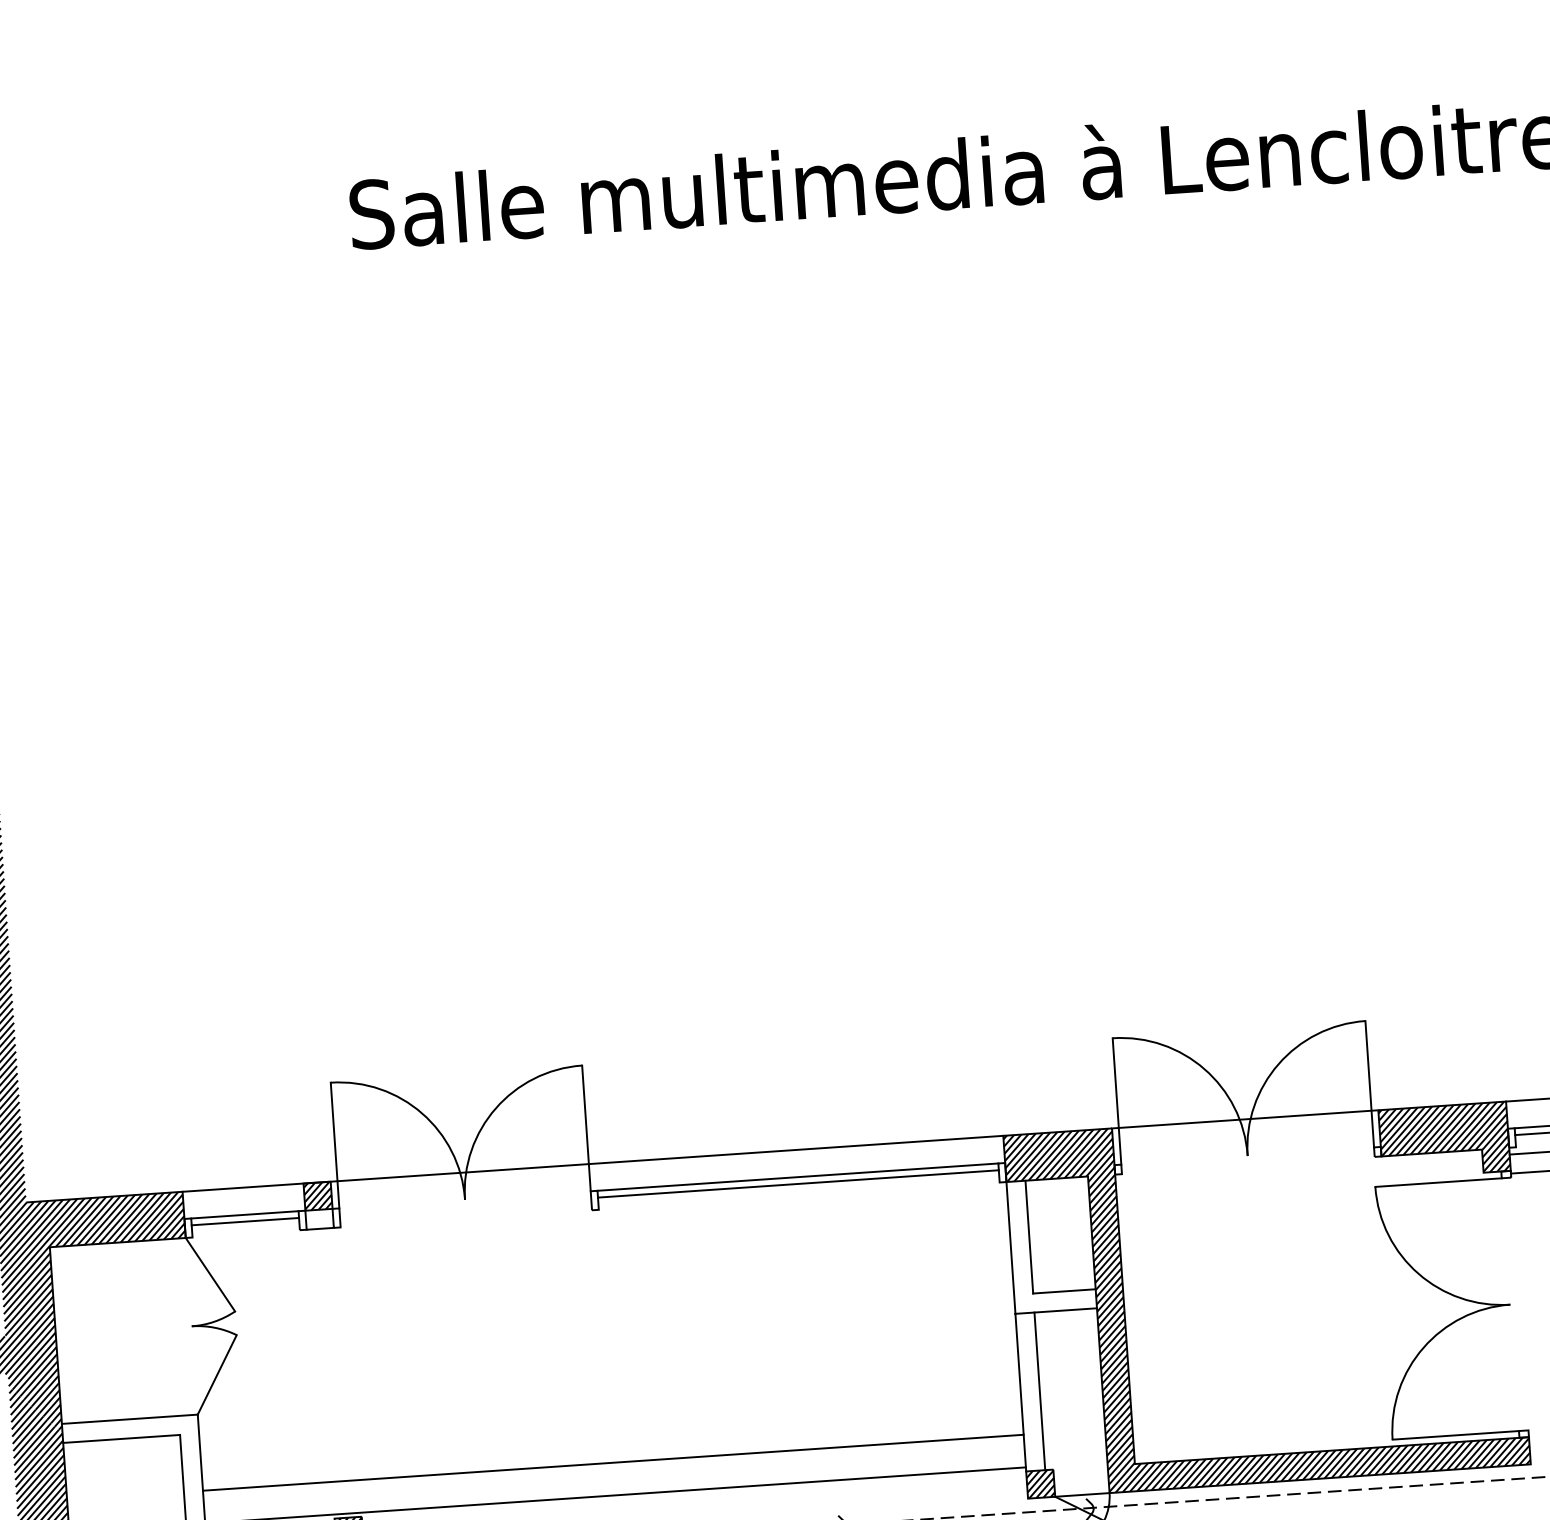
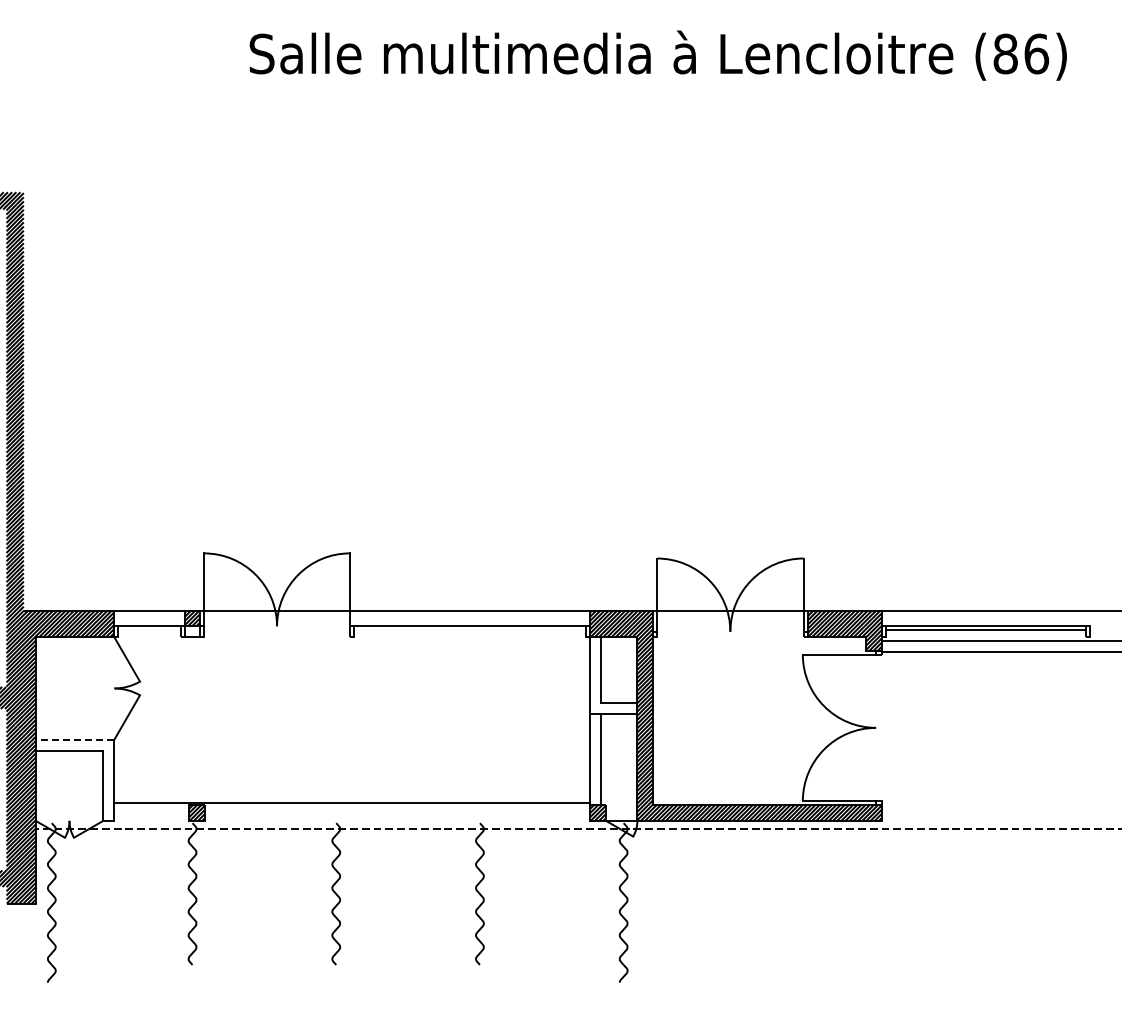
line: (797, 1184) -> (469, 630), removed
line: (245, 1222) -> (149, 630), removed
line: (128, 1419) -> (74, 739), solid -> dashed
line: (613, 1462) -> (352, 783), removed

